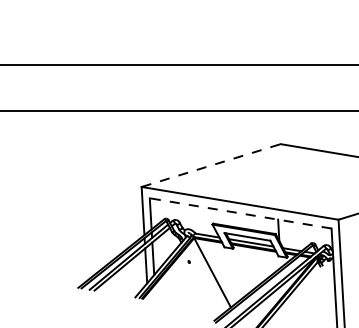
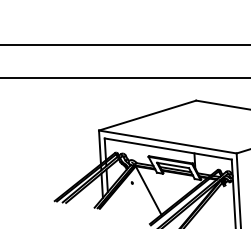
line: (210, 165) -> (147, 115), dashed -> solid
line: (239, 212) -> (167, 148), dashed -> solid

